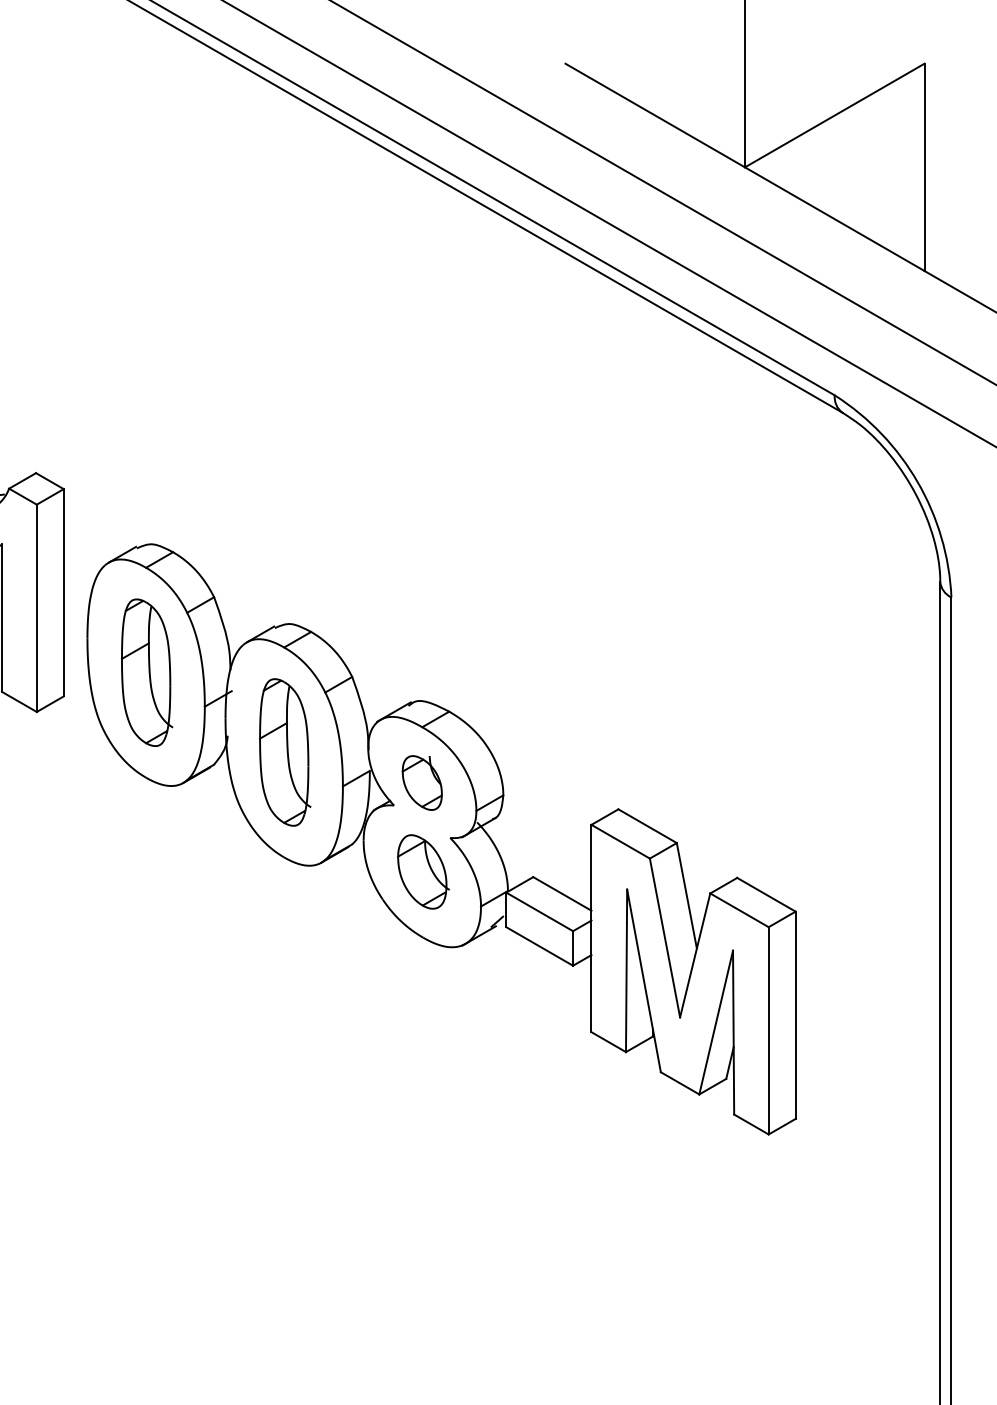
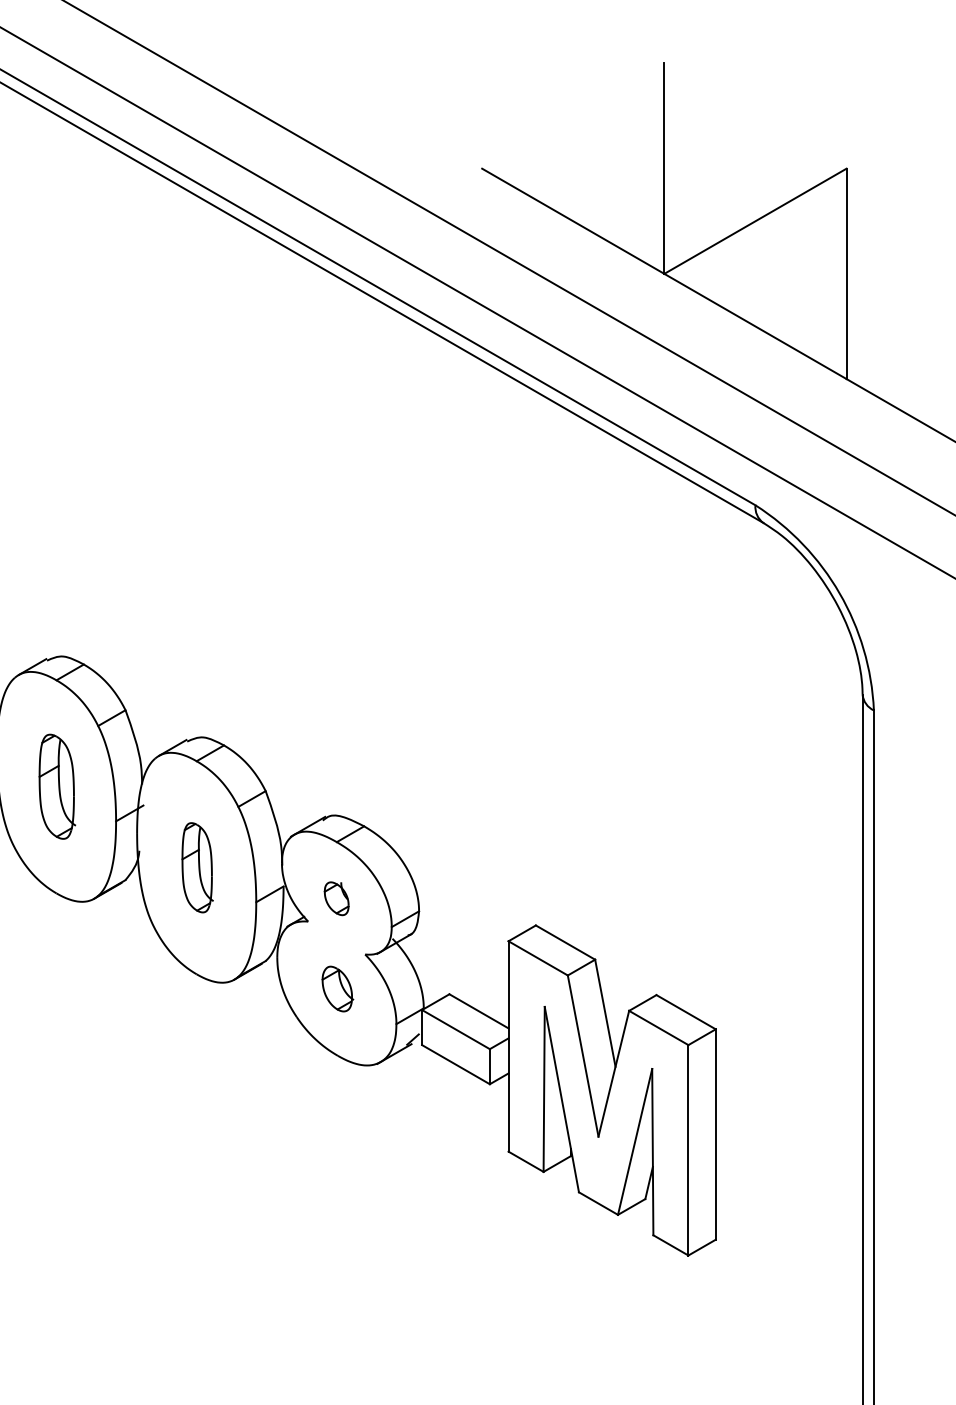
part: (146, 672) -> (56, 786), size x0.7
part: (285, 752) -> (197, 867), size x0.6
part: (421, 782) -> (336, 898), size x0.6
part: (423, 871) -> (338, 988), size x0.6

